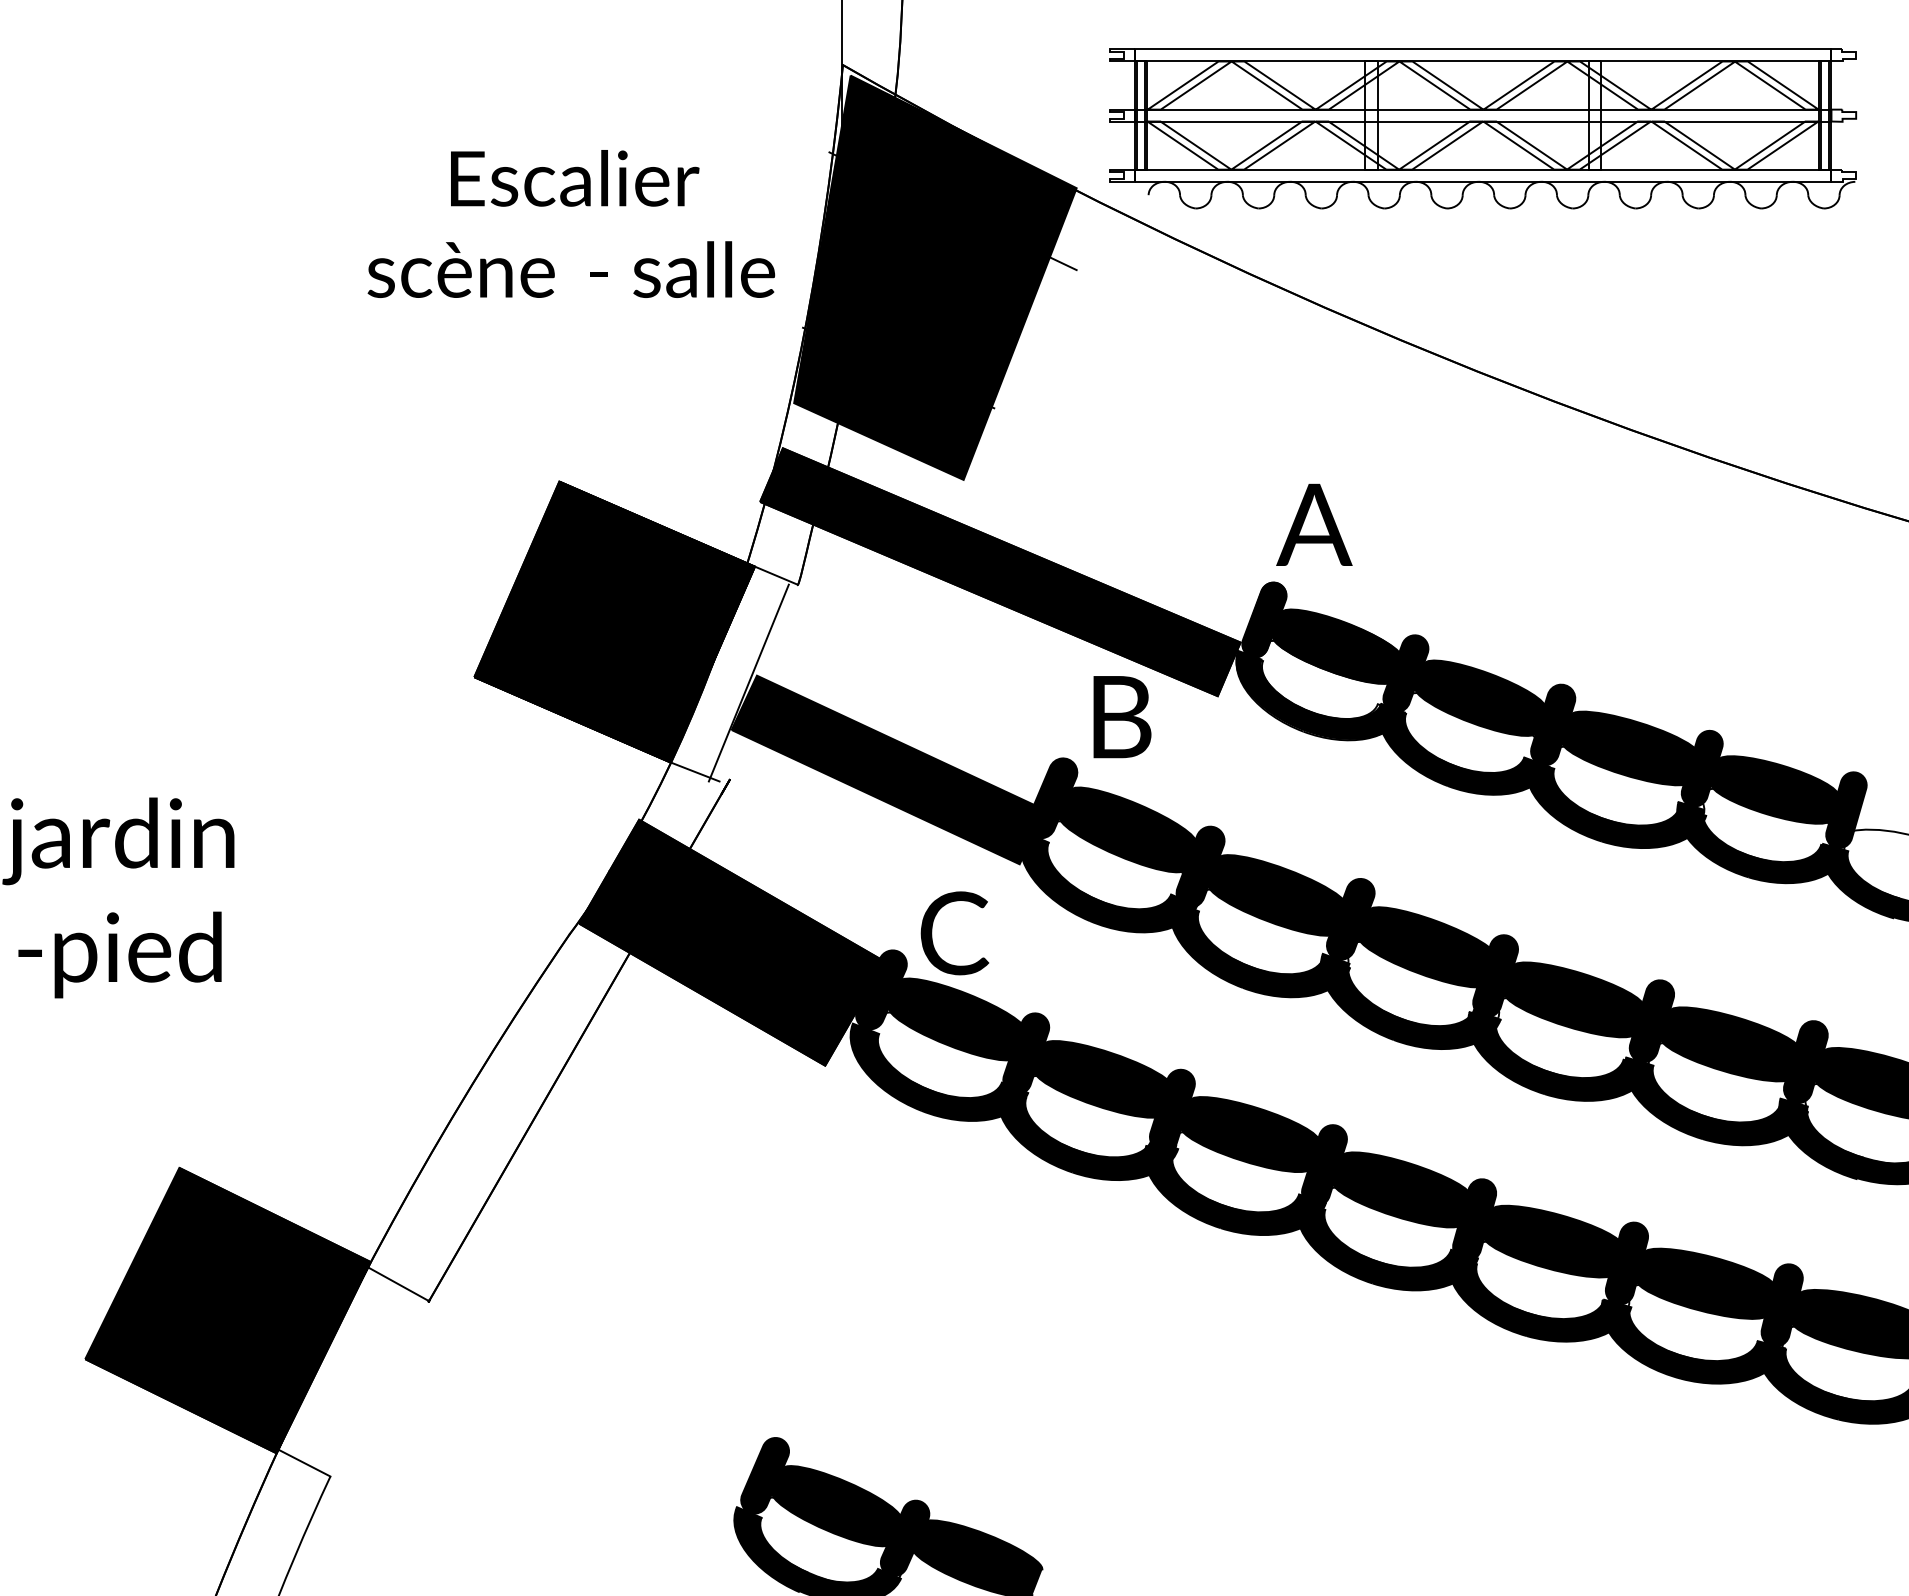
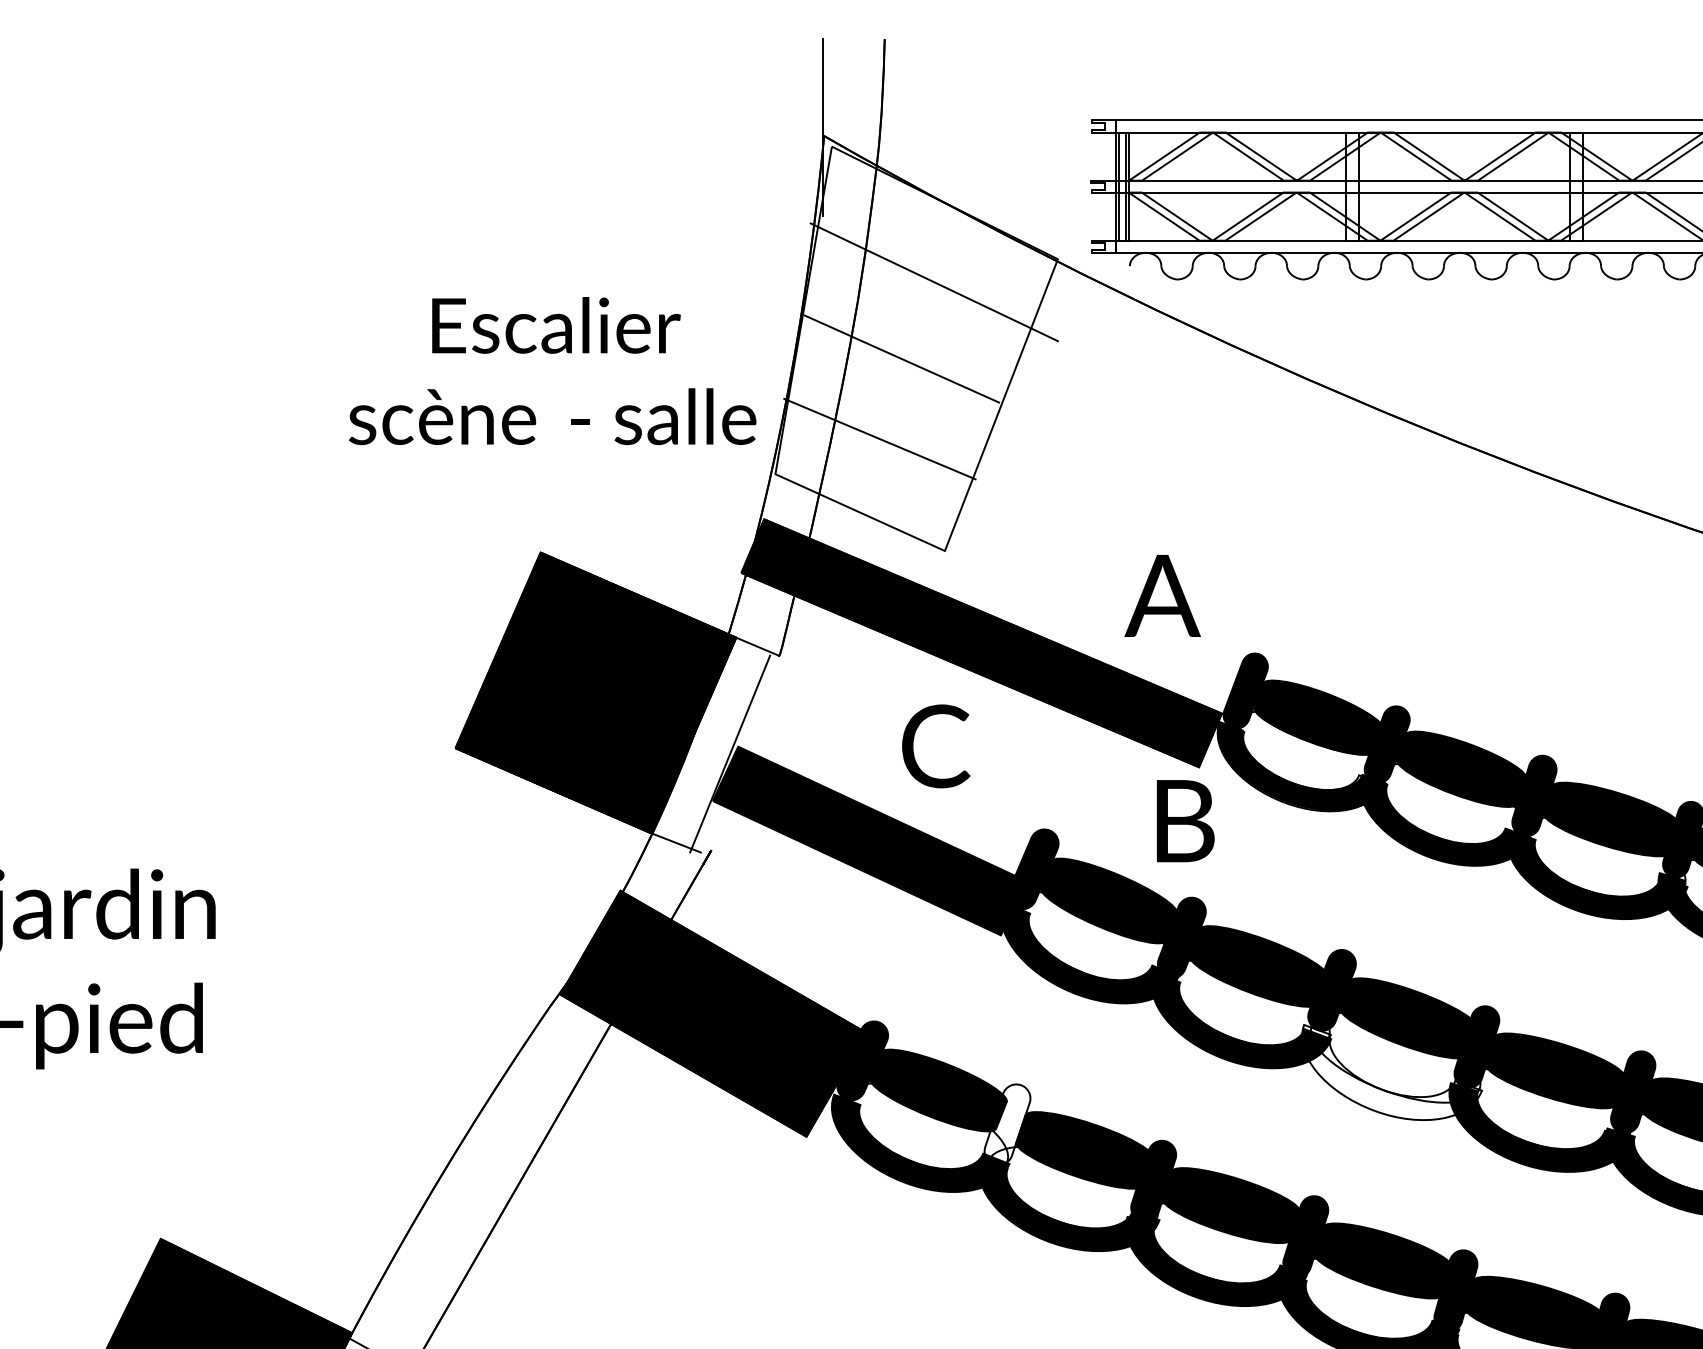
text: (571, 223) -> (552, 370), moved
fill: (935, 277) -> (916, 348), removed
text: (1314, 524) -> (1162, 595), moved
text: (1122, 717) -> (1185, 821), moved
text: (954, 933) -> (935, 746), moved
fill: (1410, 1001) -> (1391, 1072), removed
fill: (1026, 1053) -> (1007, 1124), removed

